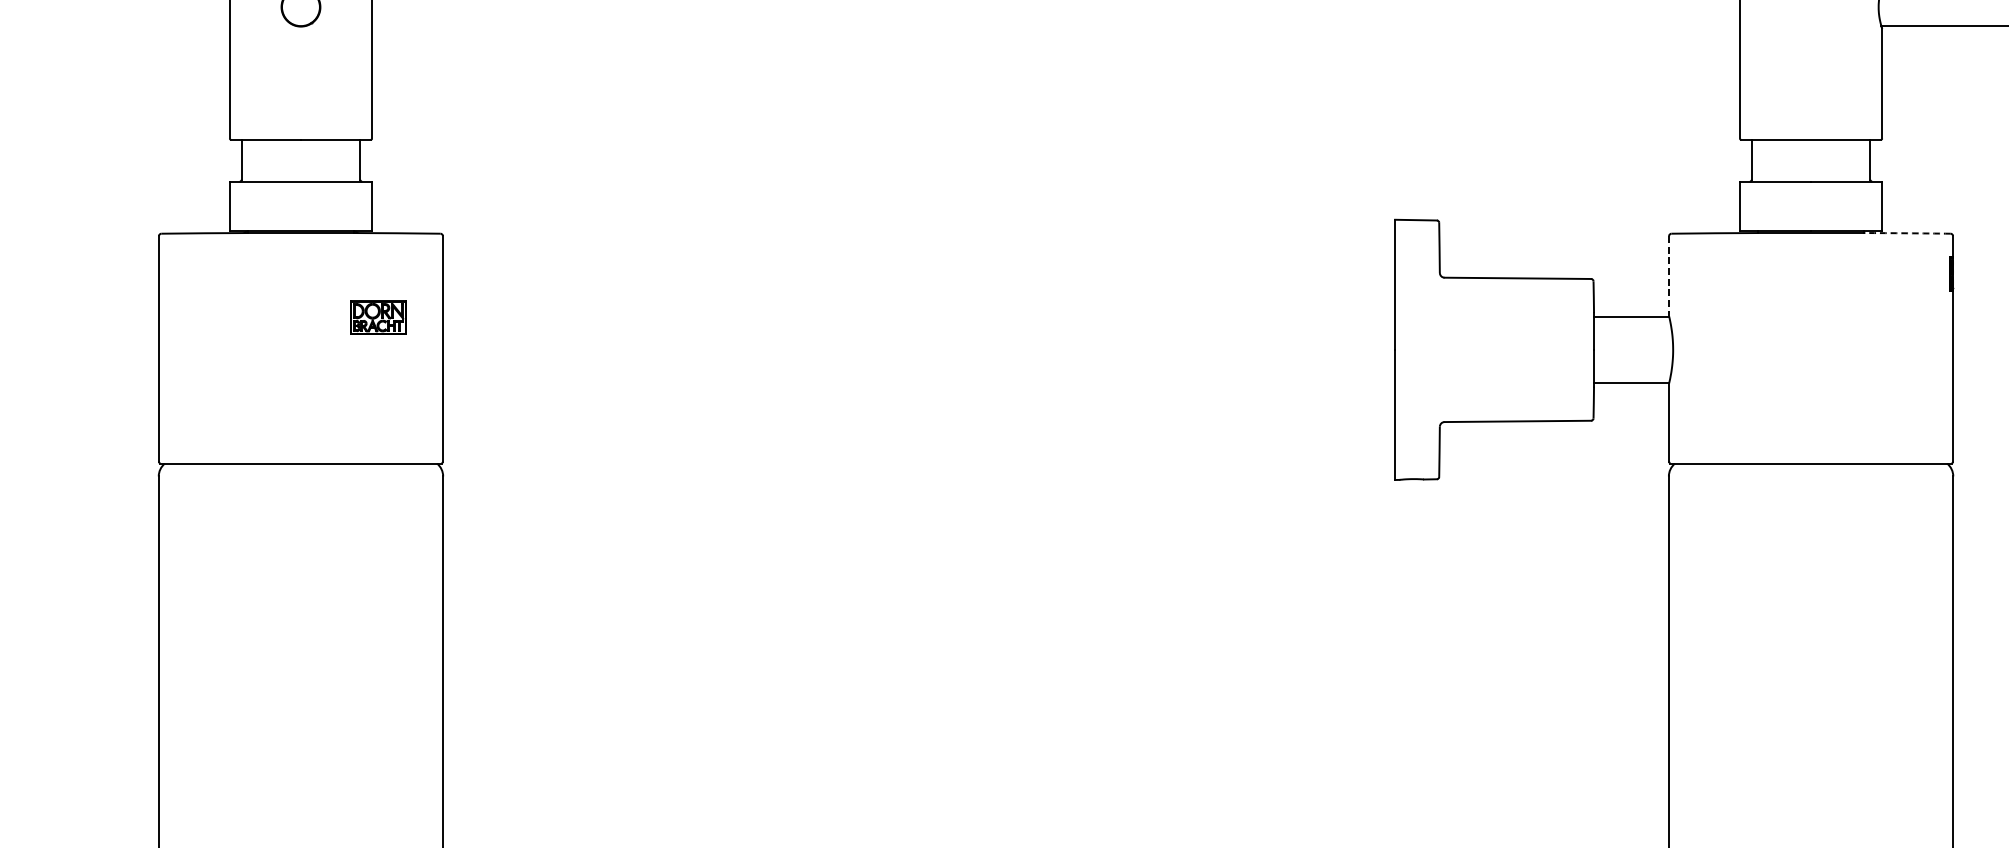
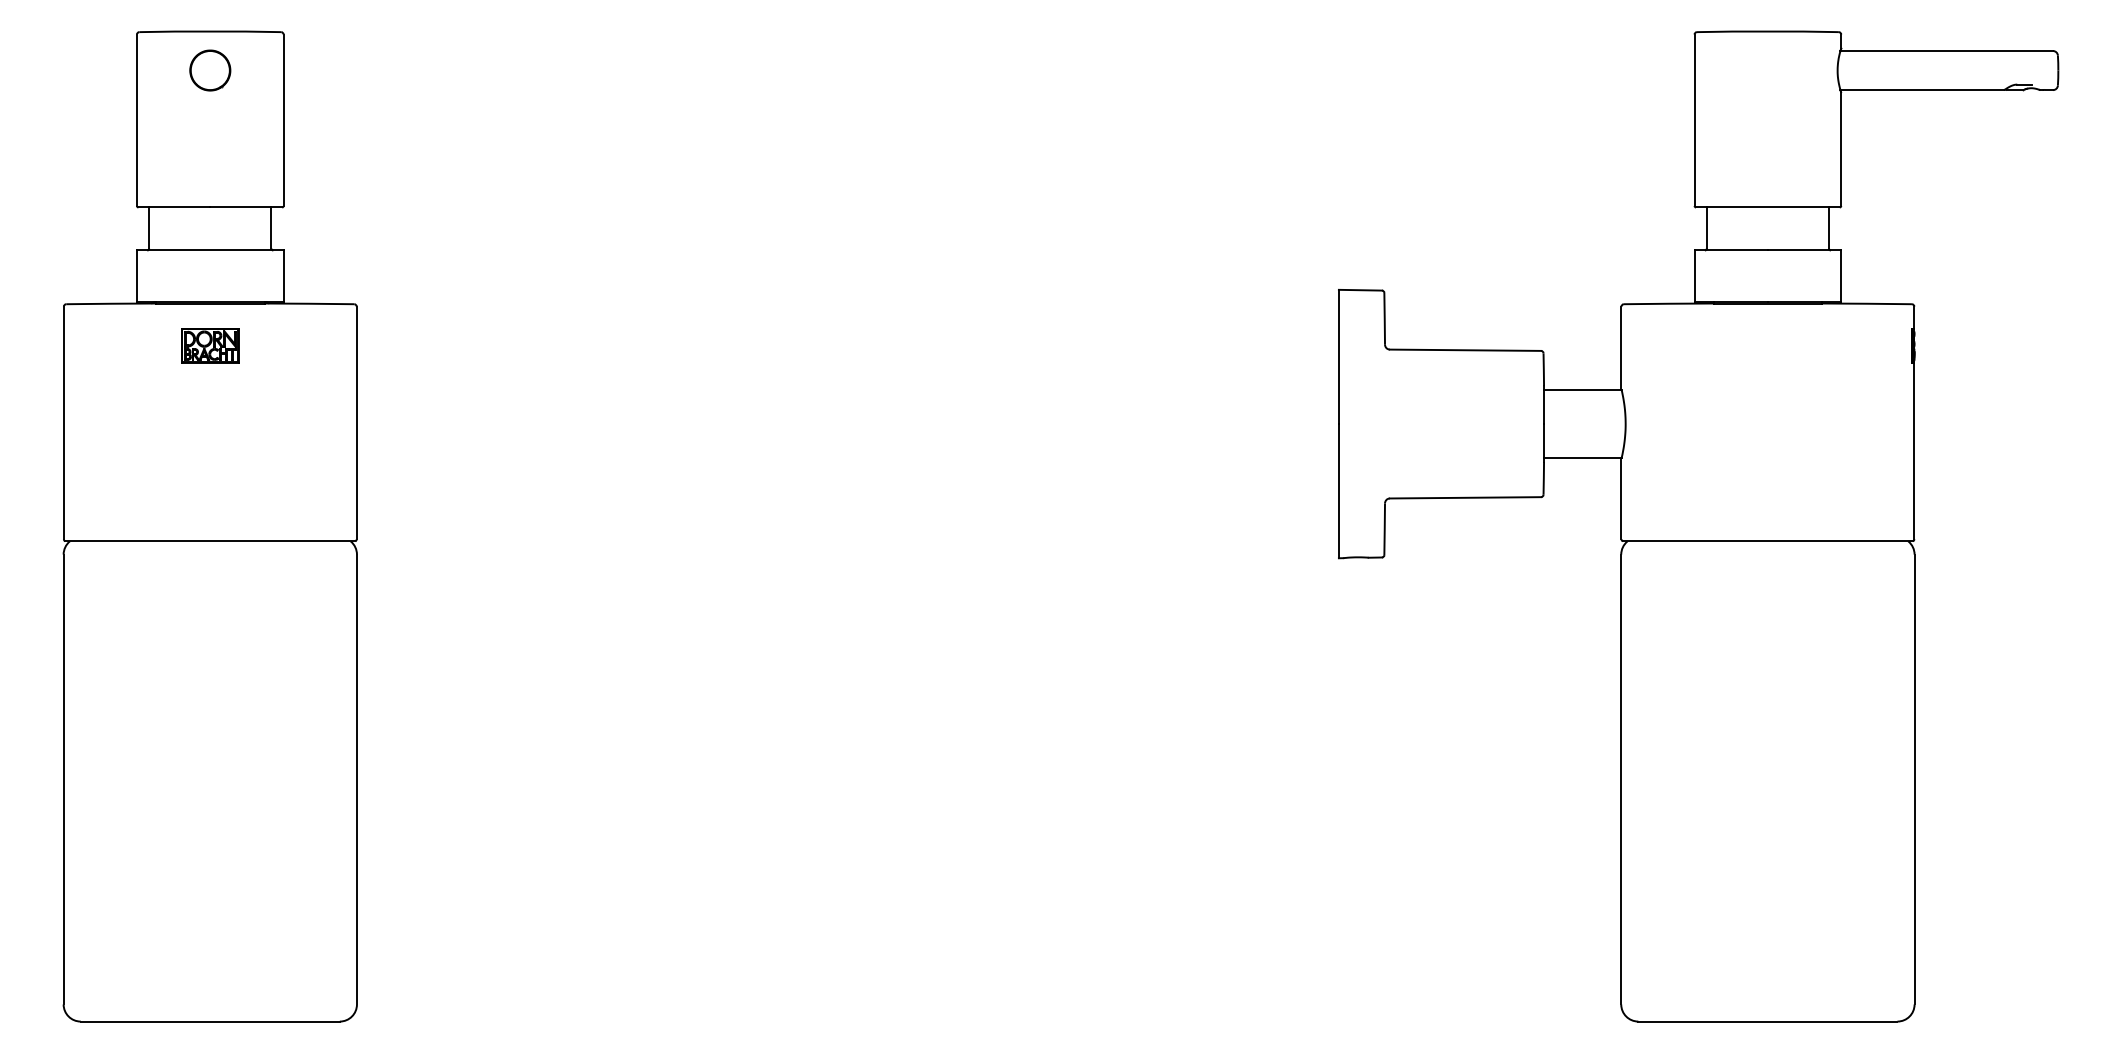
arc: (1907, 233) -> (1867, 303), dashed -> solid
line: (1669, 276) -> (1621, 348), dashed -> solid
part: (378, 317) -> (210, 345), moved

